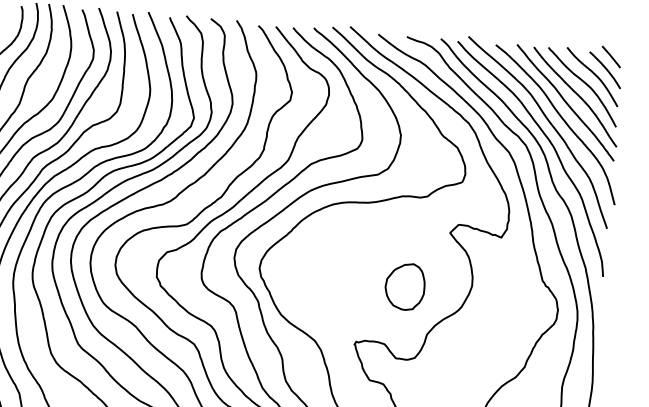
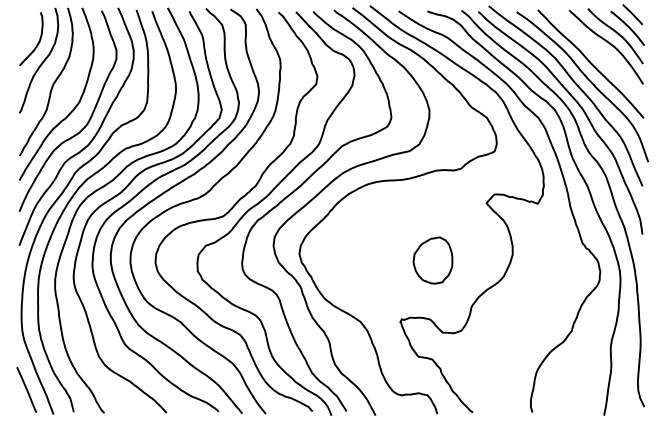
curve: (576, 95) -> (601, 55), removed
part: (404, 286) -> (432, 260), moved

